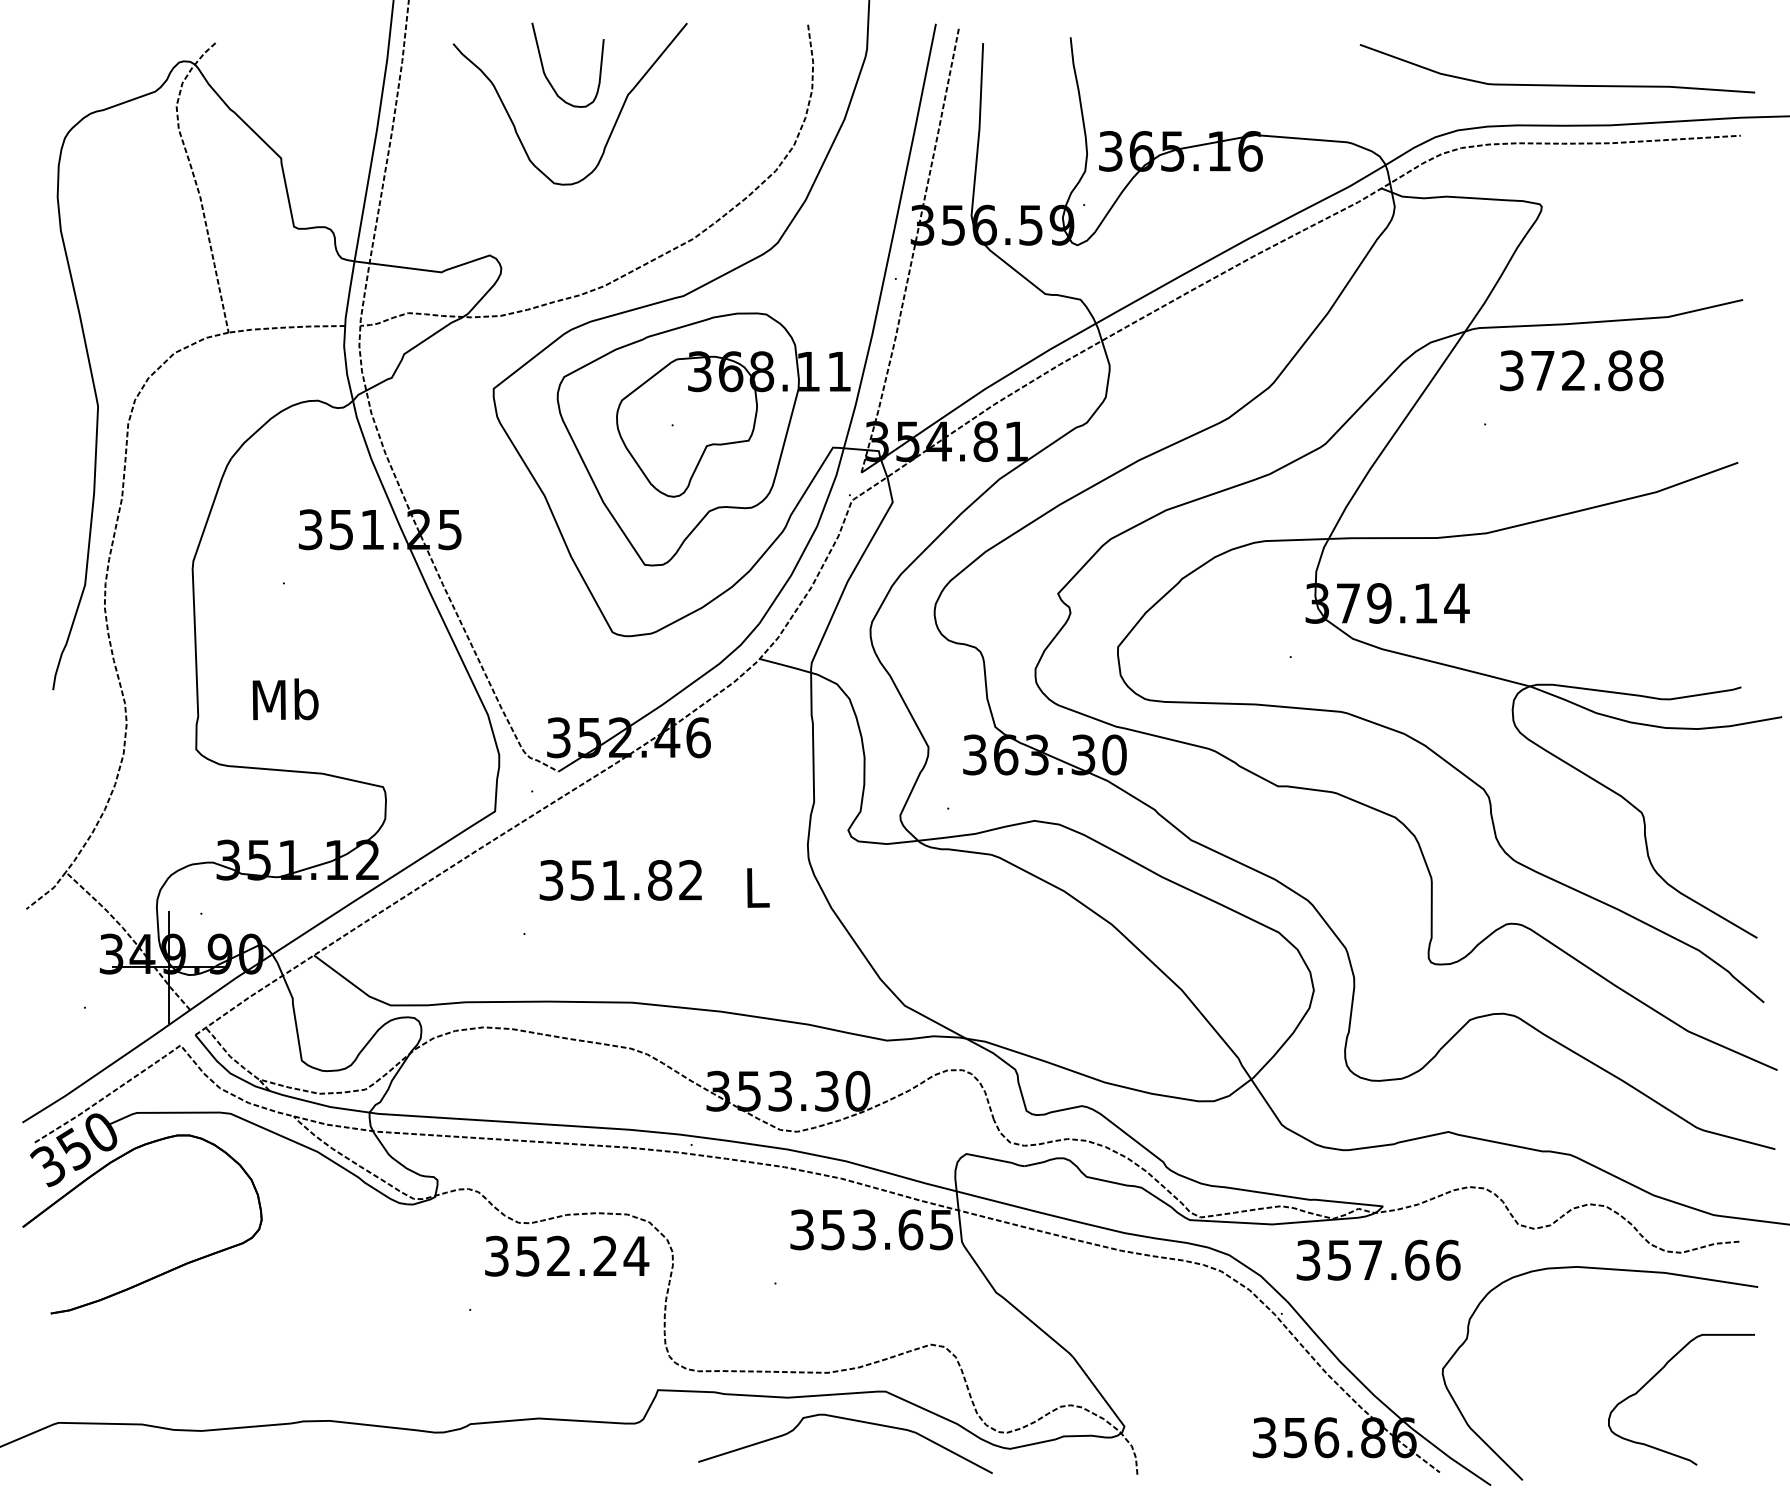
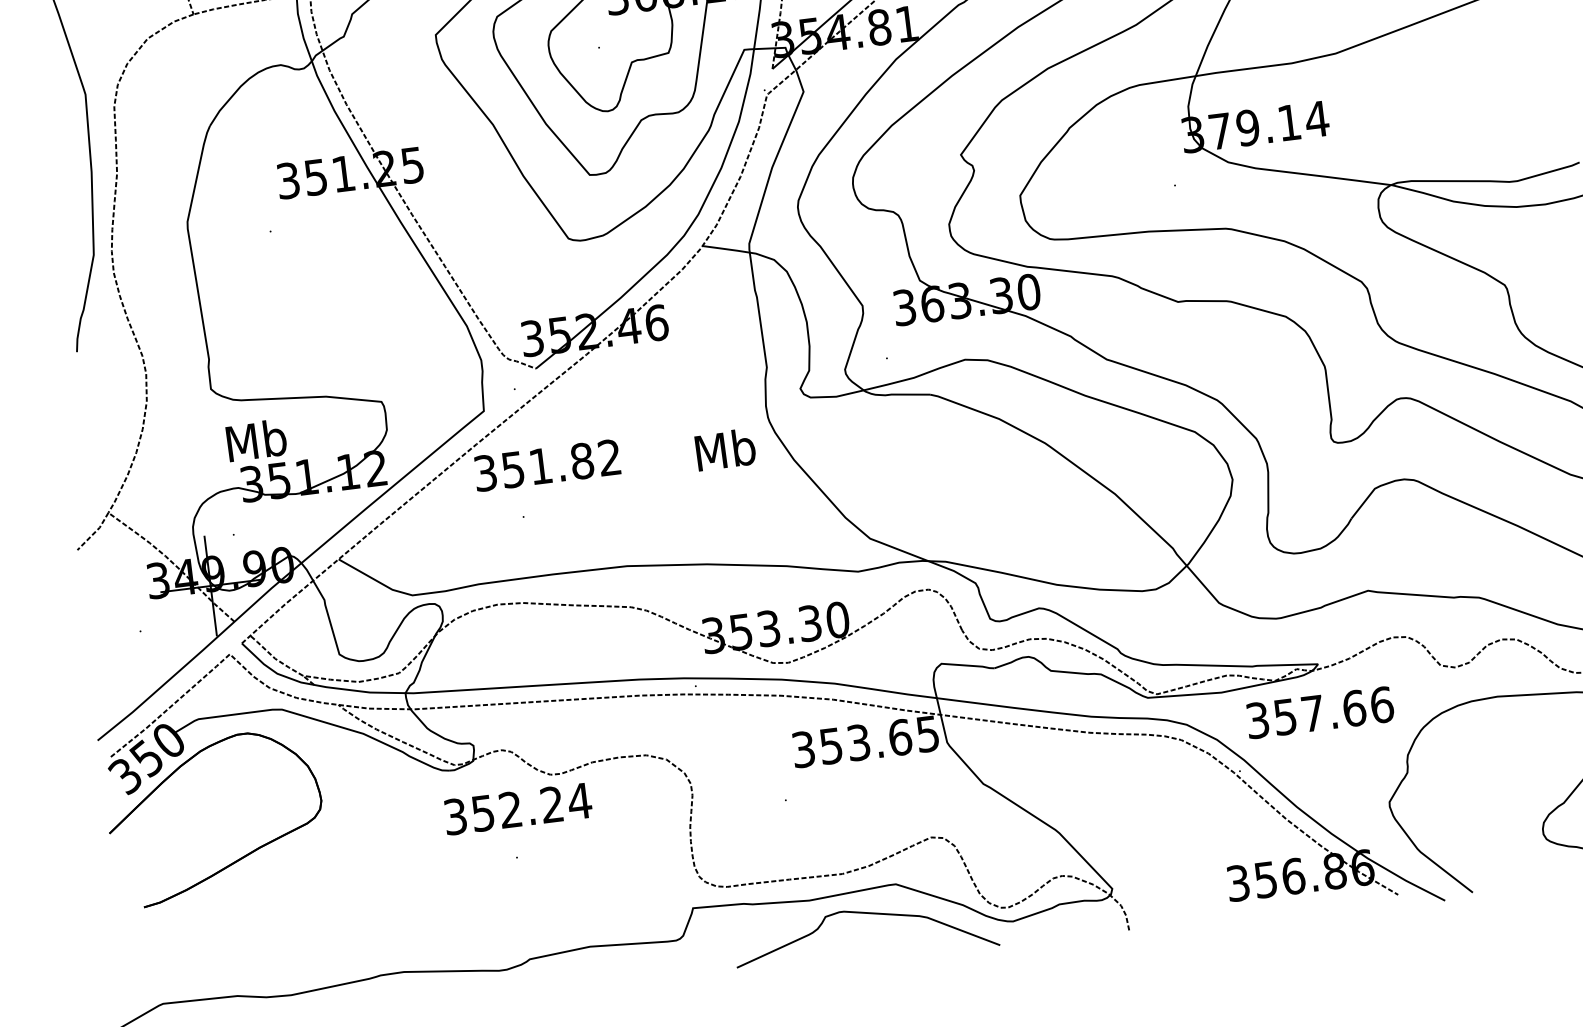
text: (285, 699) -> (256, 440), moved
text: (620, 880) -> (547, 465), moved
text: (757, 887) -> (725, 449), L -> Mb
text: (567, 1255) -> (518, 808), moved

